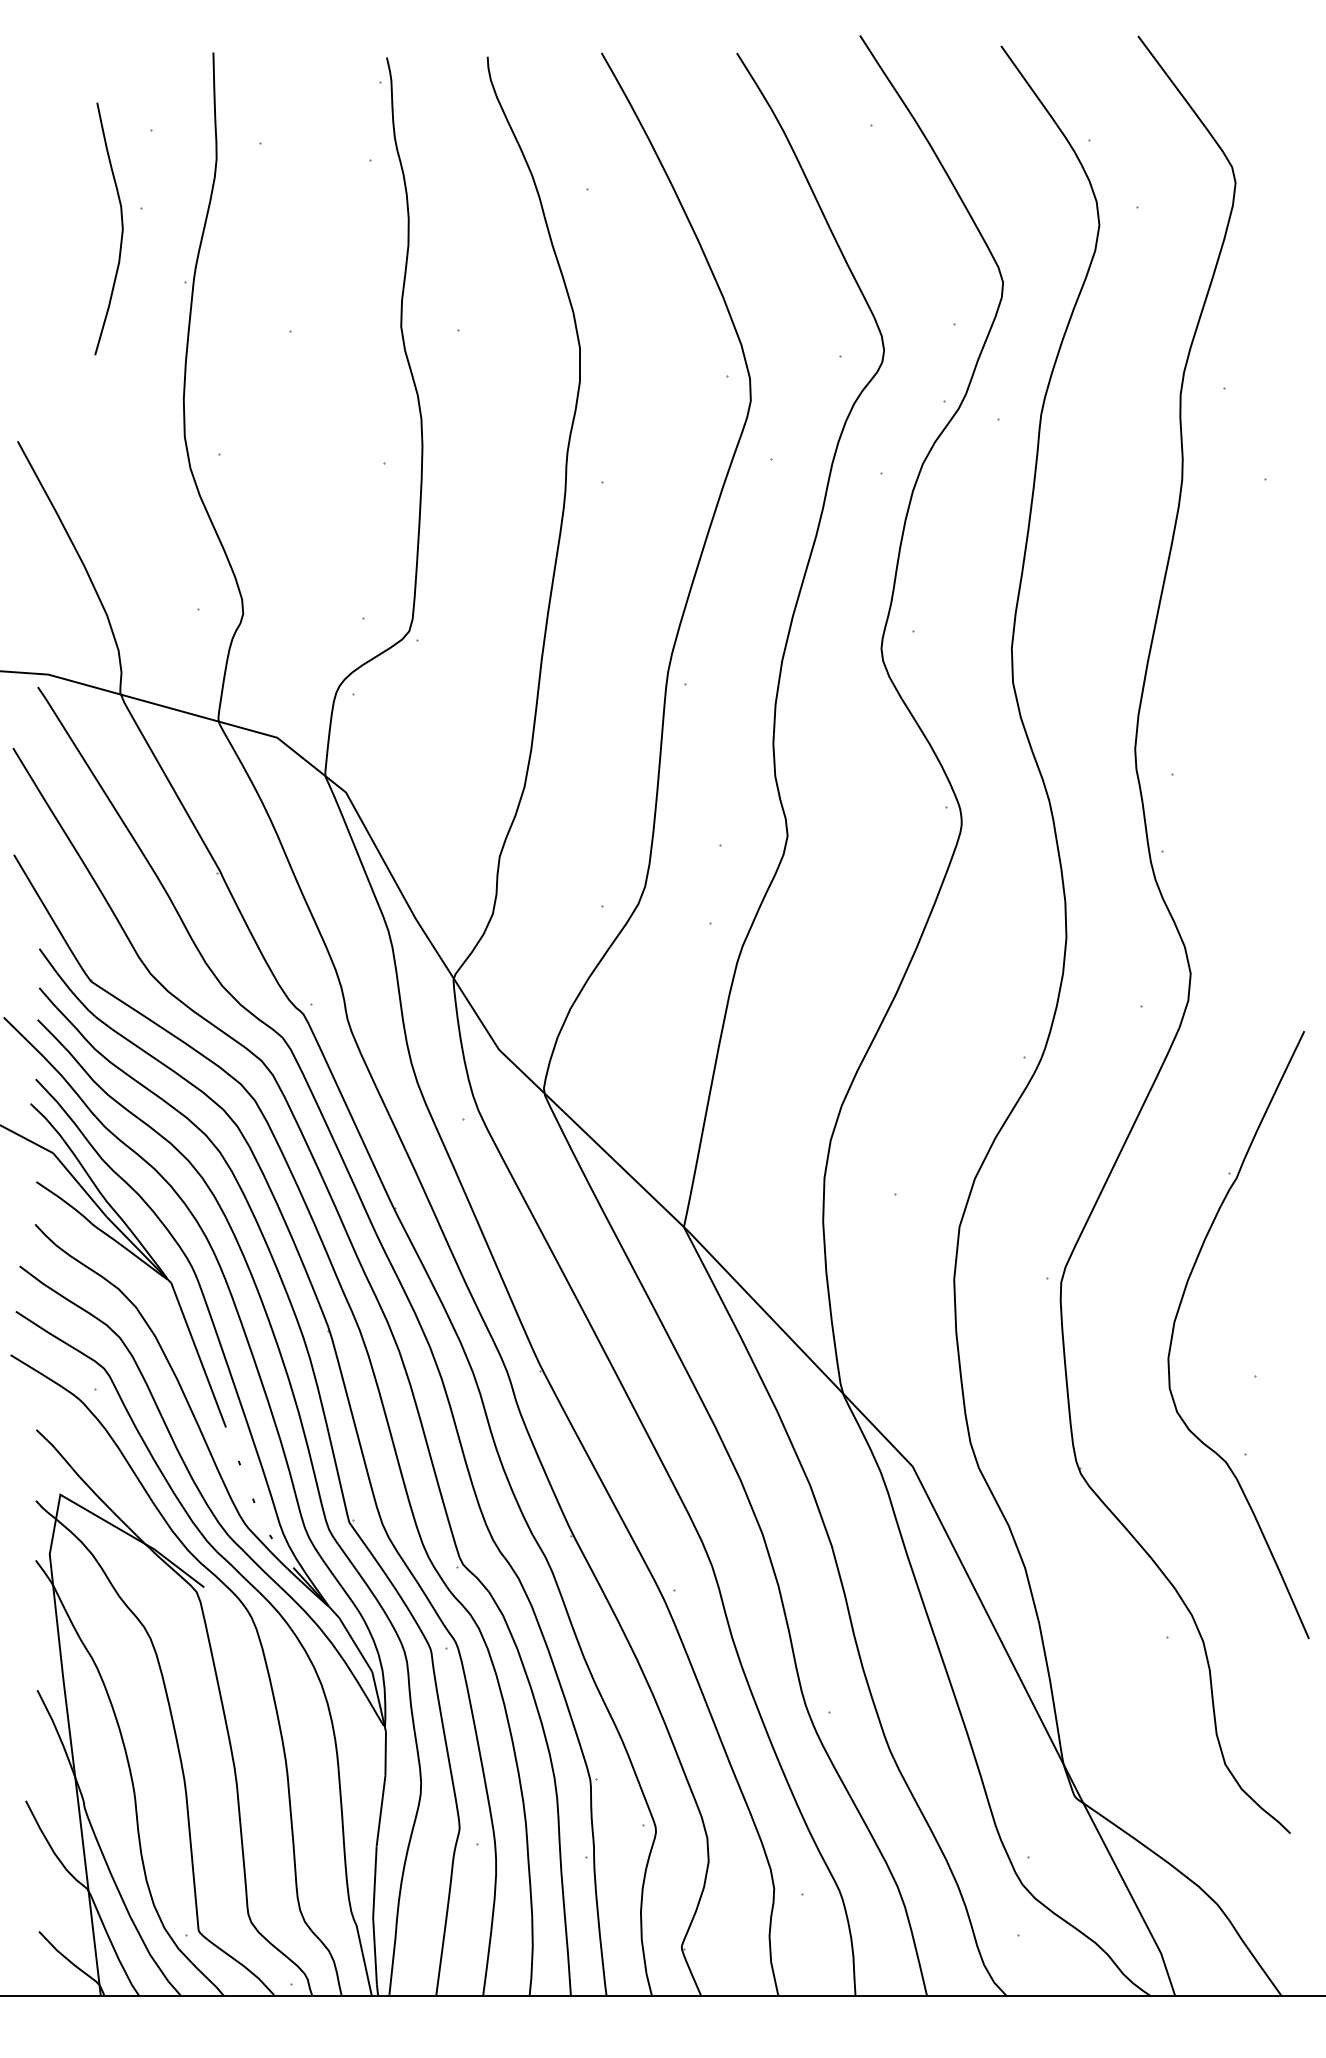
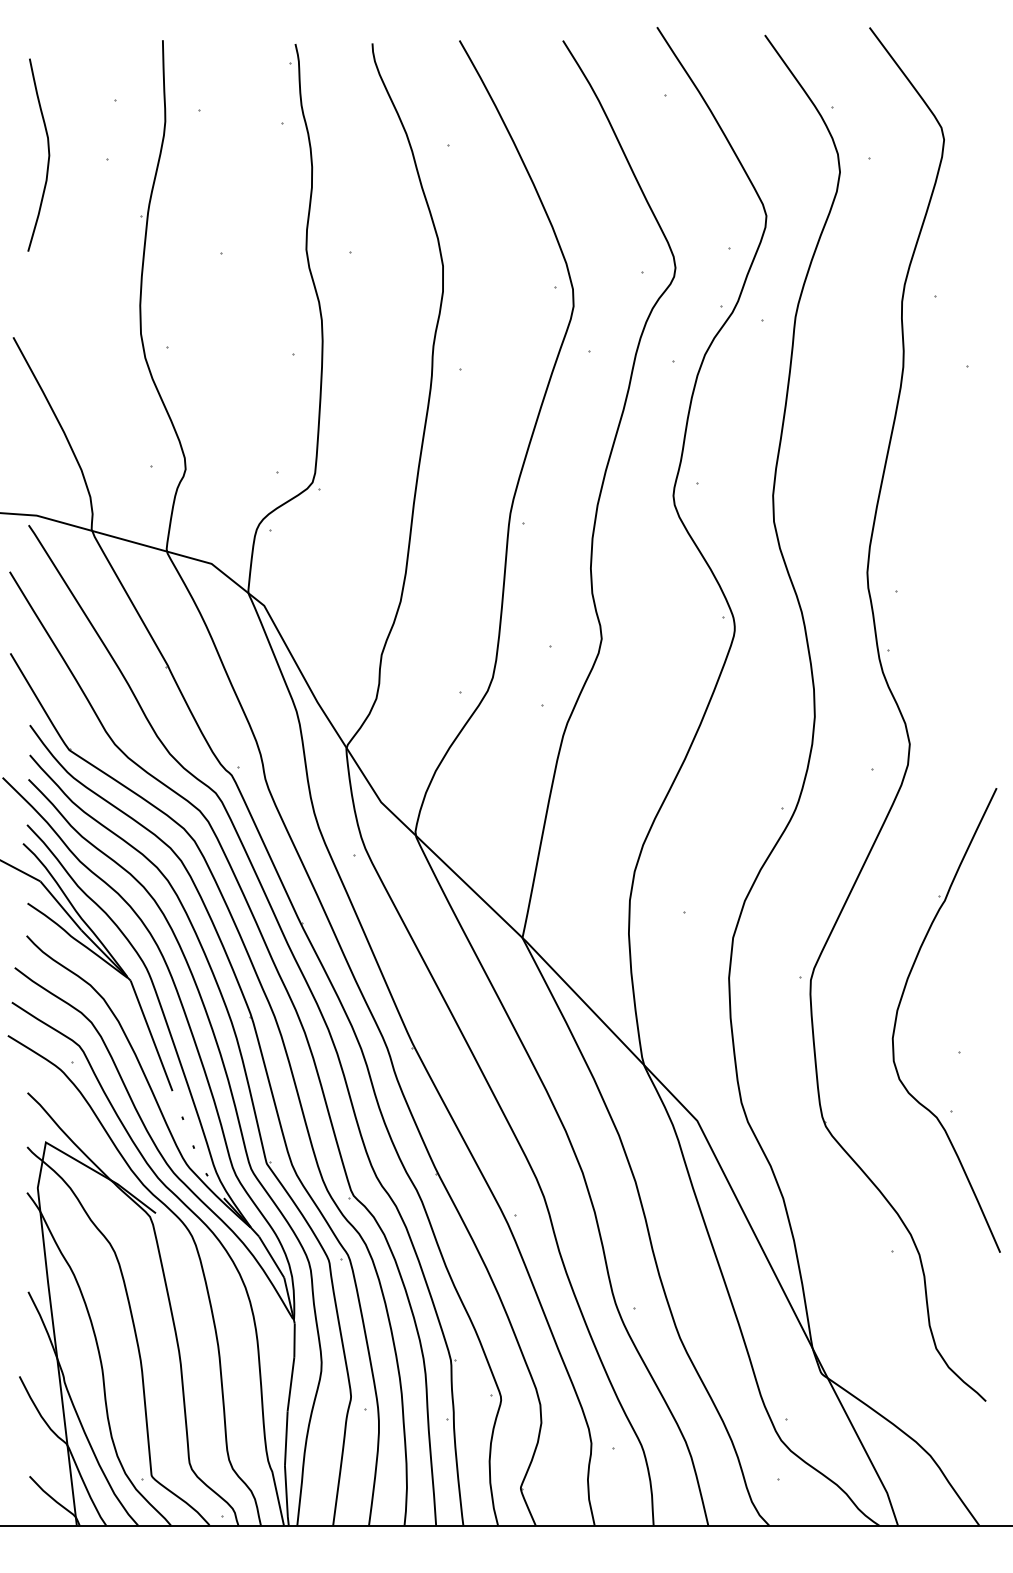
curve: (121, 228) -> (48, 154), moved

